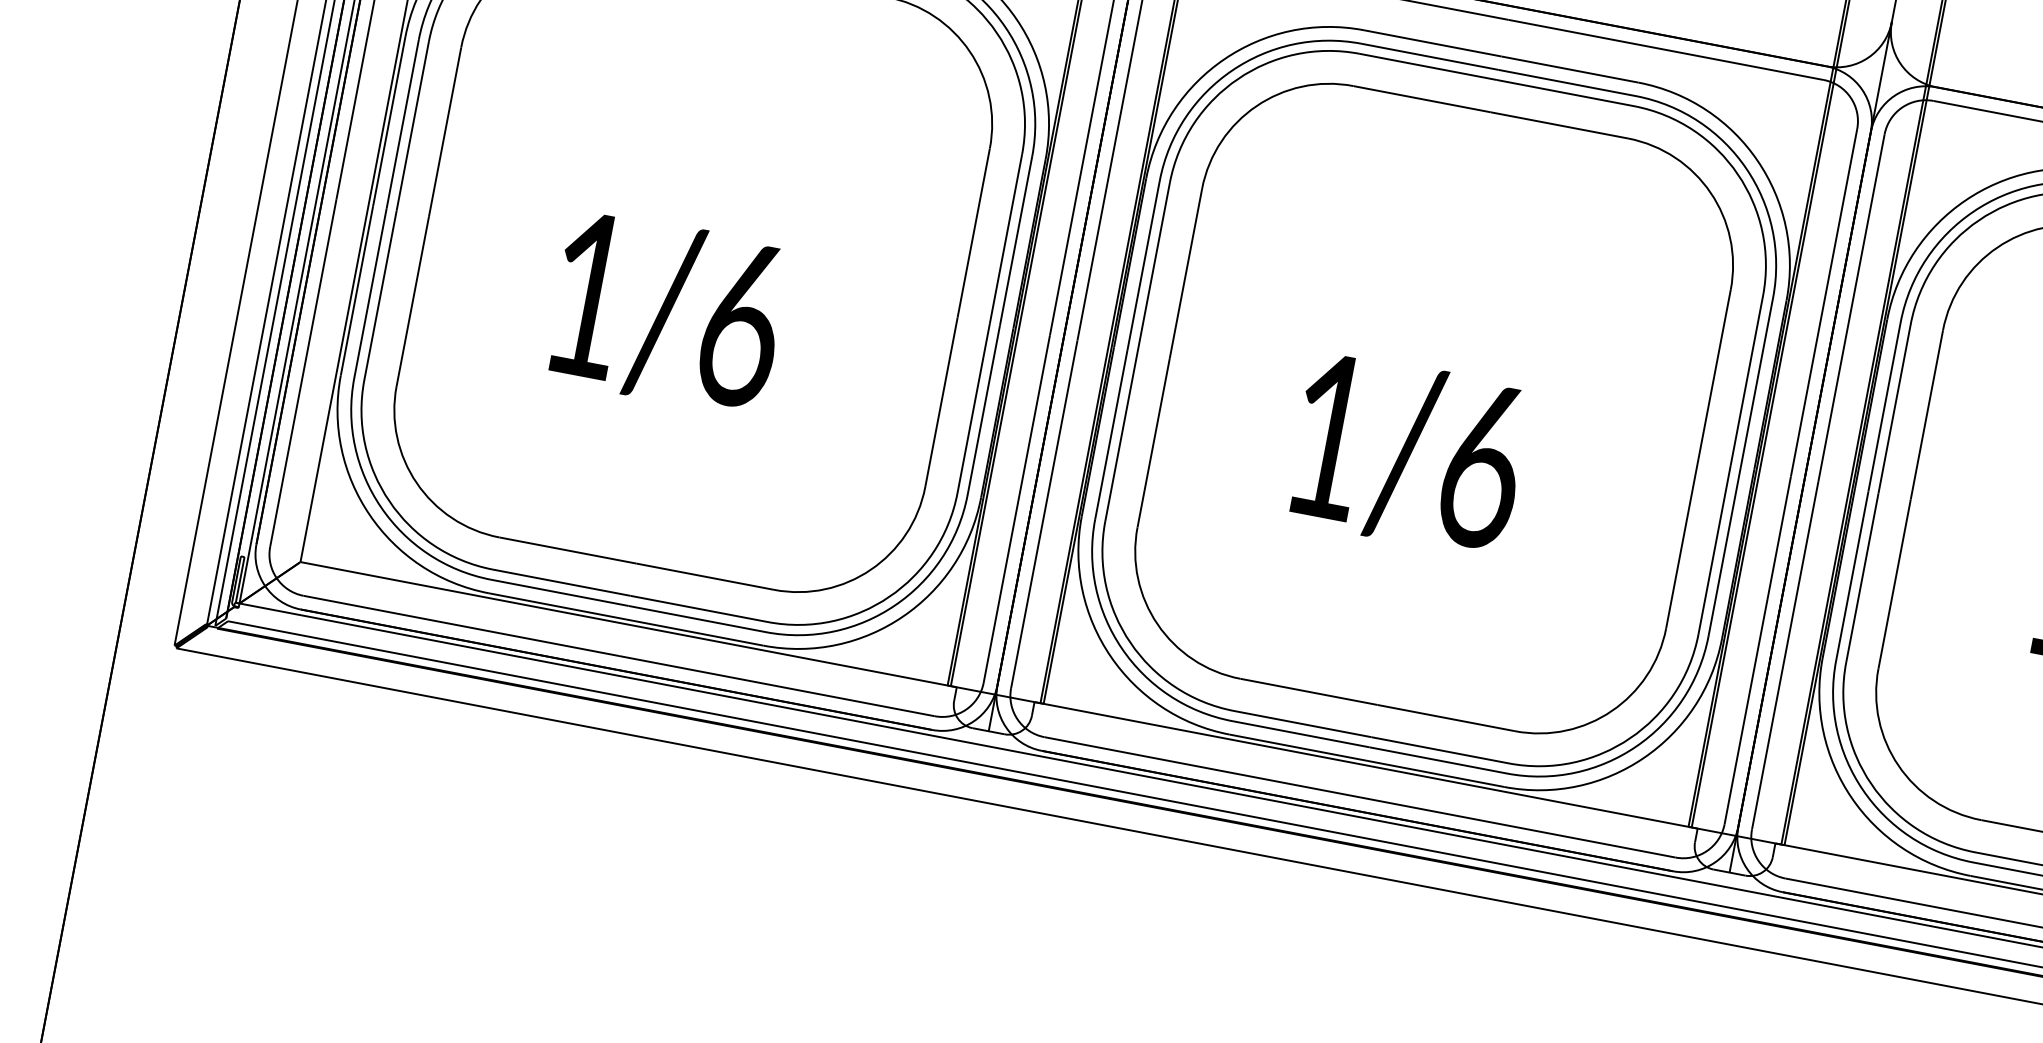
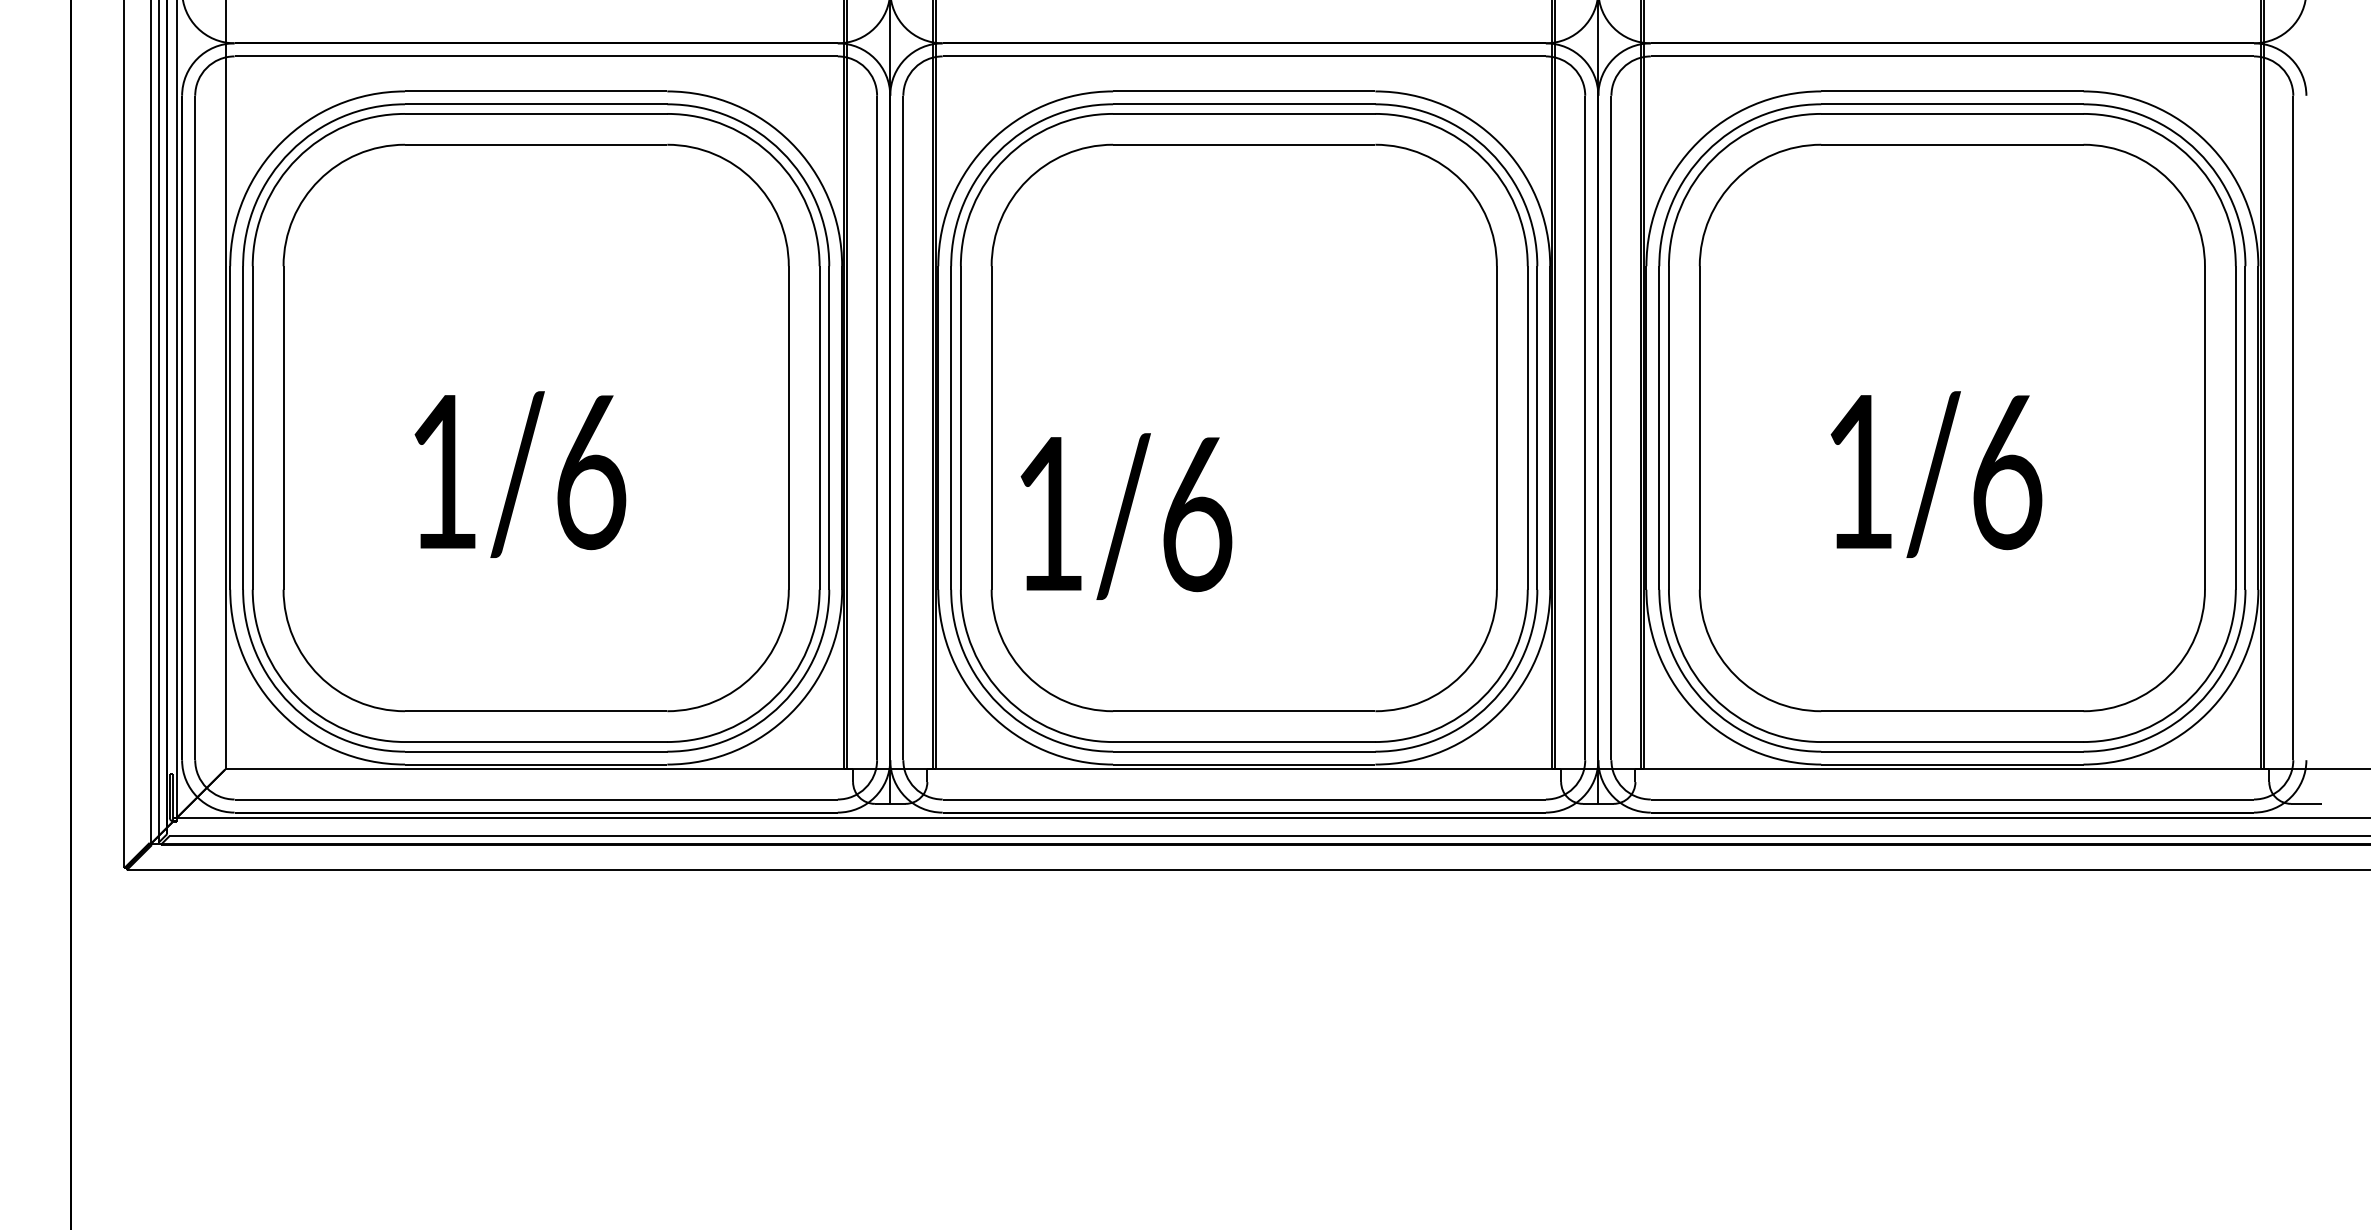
text: (1408, 454) -> (1126, 516), moved

